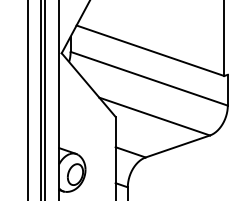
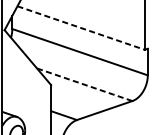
line: (150, 50) -> (81, 27), solid -> dashed
line: (155, 116) -> (85, 84), solid -> dashed

